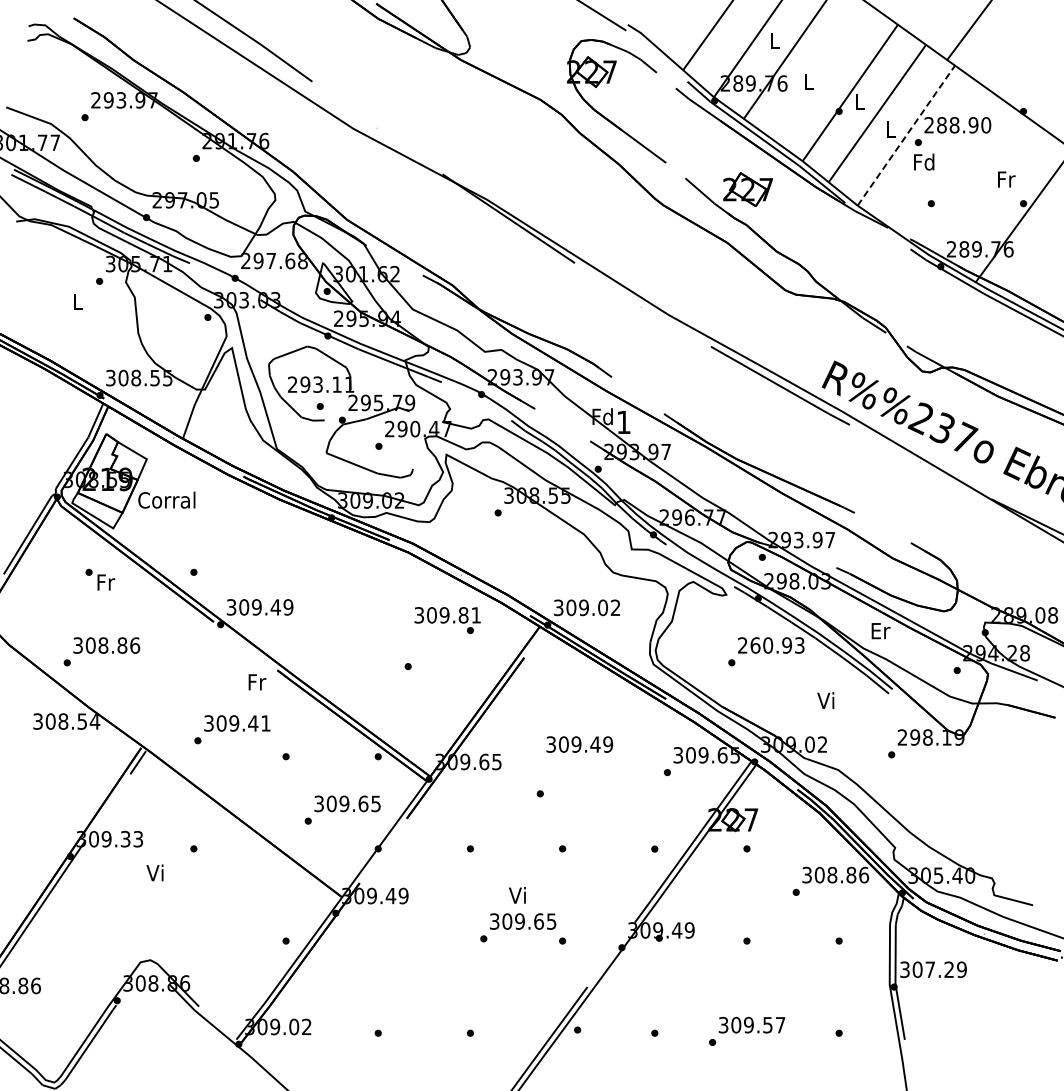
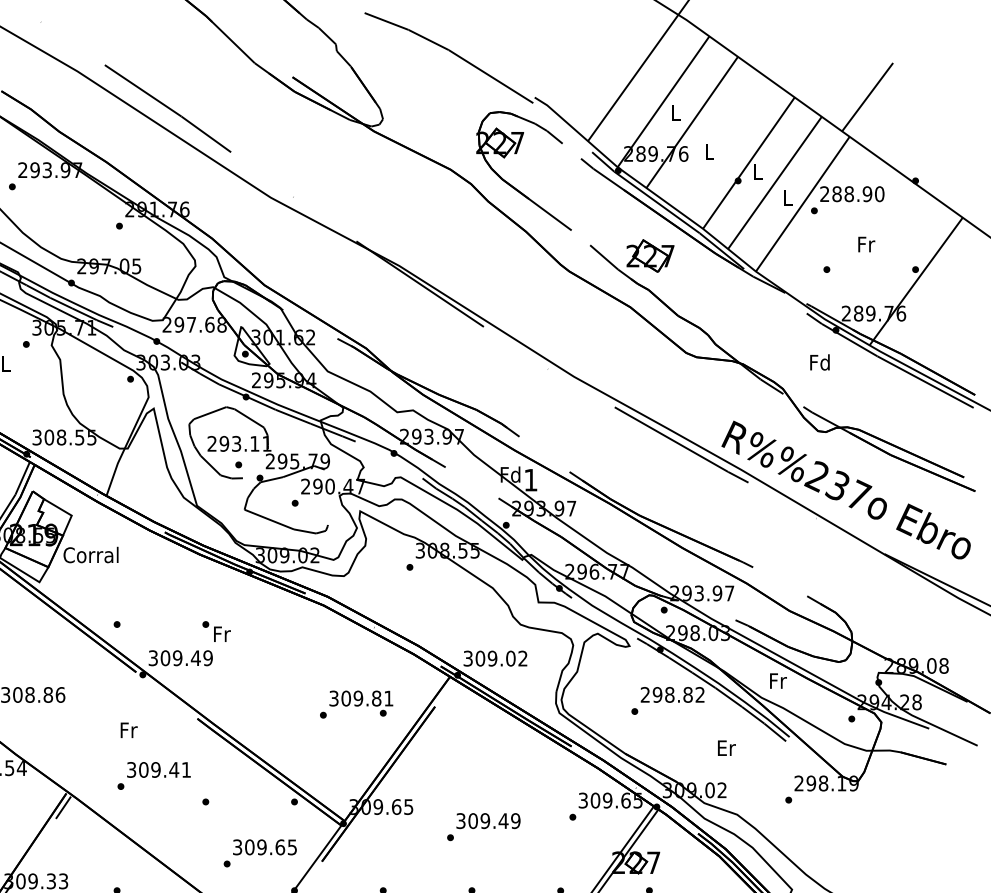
line: (906, 135) -> (802, 204), dashed -> solid
text: (924, 161) -> (820, 361), moved
text: (1006, 179) -> (866, 244), moved
text: (100, 579) -> (216, 631), moved
text: (447, 620) -> (361, 703), moved
text: (880, 631) -> (777, 681), Er -> Fr
text: (777, 645) -> (678, 694), 260.93 -> 298.82
text: (257, 682) -> (129, 730), moved
text: (826, 700) -> (725, 747), Vi -> Er
text: (579, 744) -> (488, 820), moved

